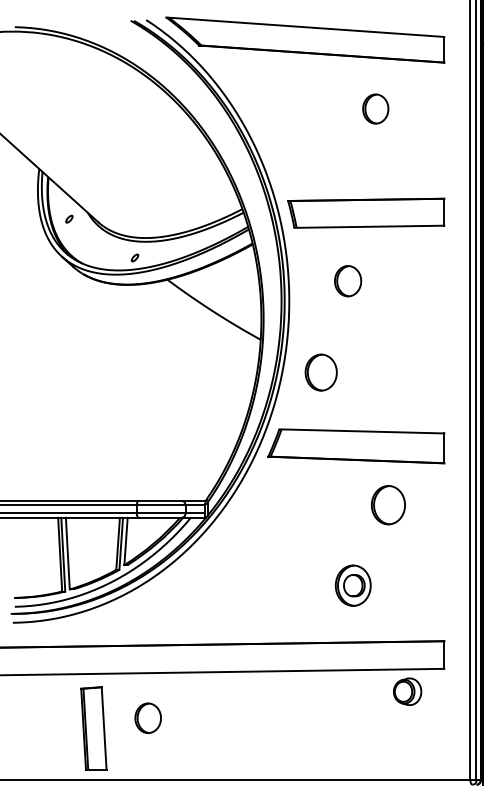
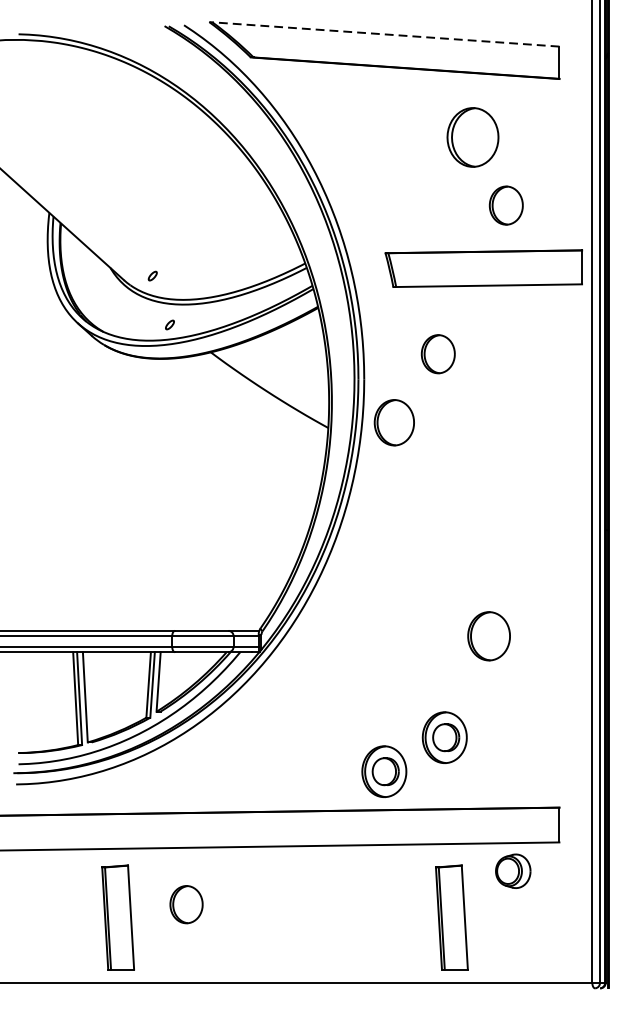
line: (304, 27) -> (383, 34), solid -> dashed
part: (375, 108) -> (472, 136), size x1.6
part: (402, 163) -> (506, 205), added
part: (366, 212) -> (484, 267), moved
part: (69, 218) -> (152, 275), moved
part: (320, 372) -> (393, 422), moved
part: (356, 446) -> (448, 562), removed
part: (304, 612) -> (383, 771), added
part: (358, 728) -> (451, 917), added

